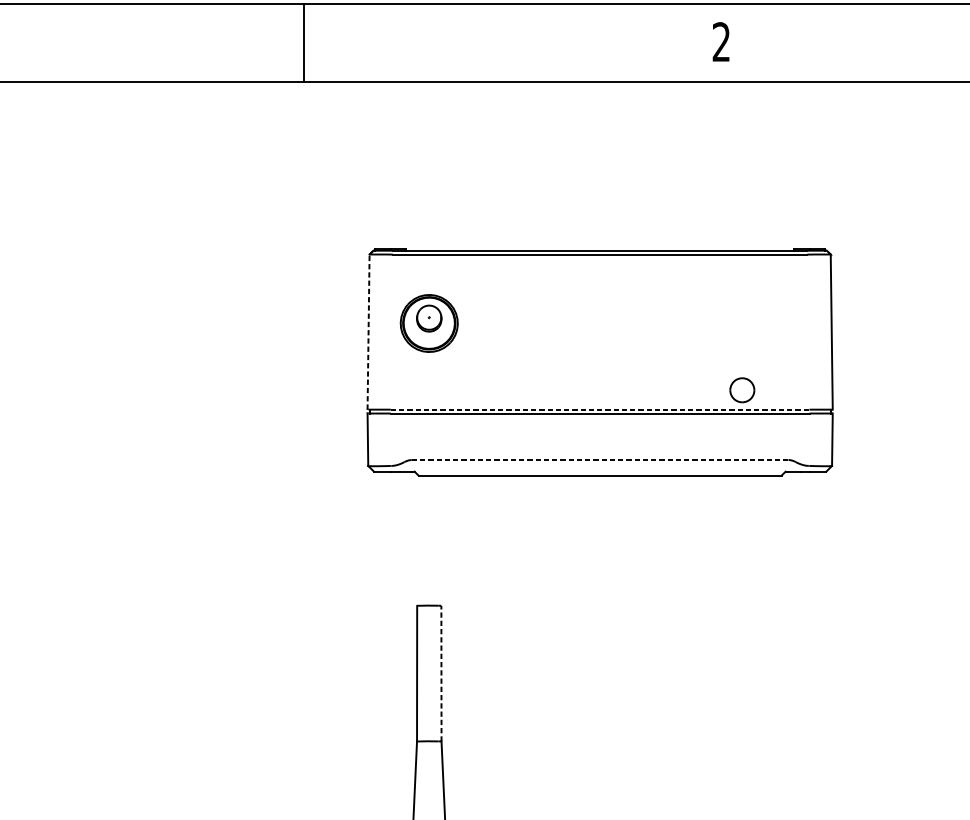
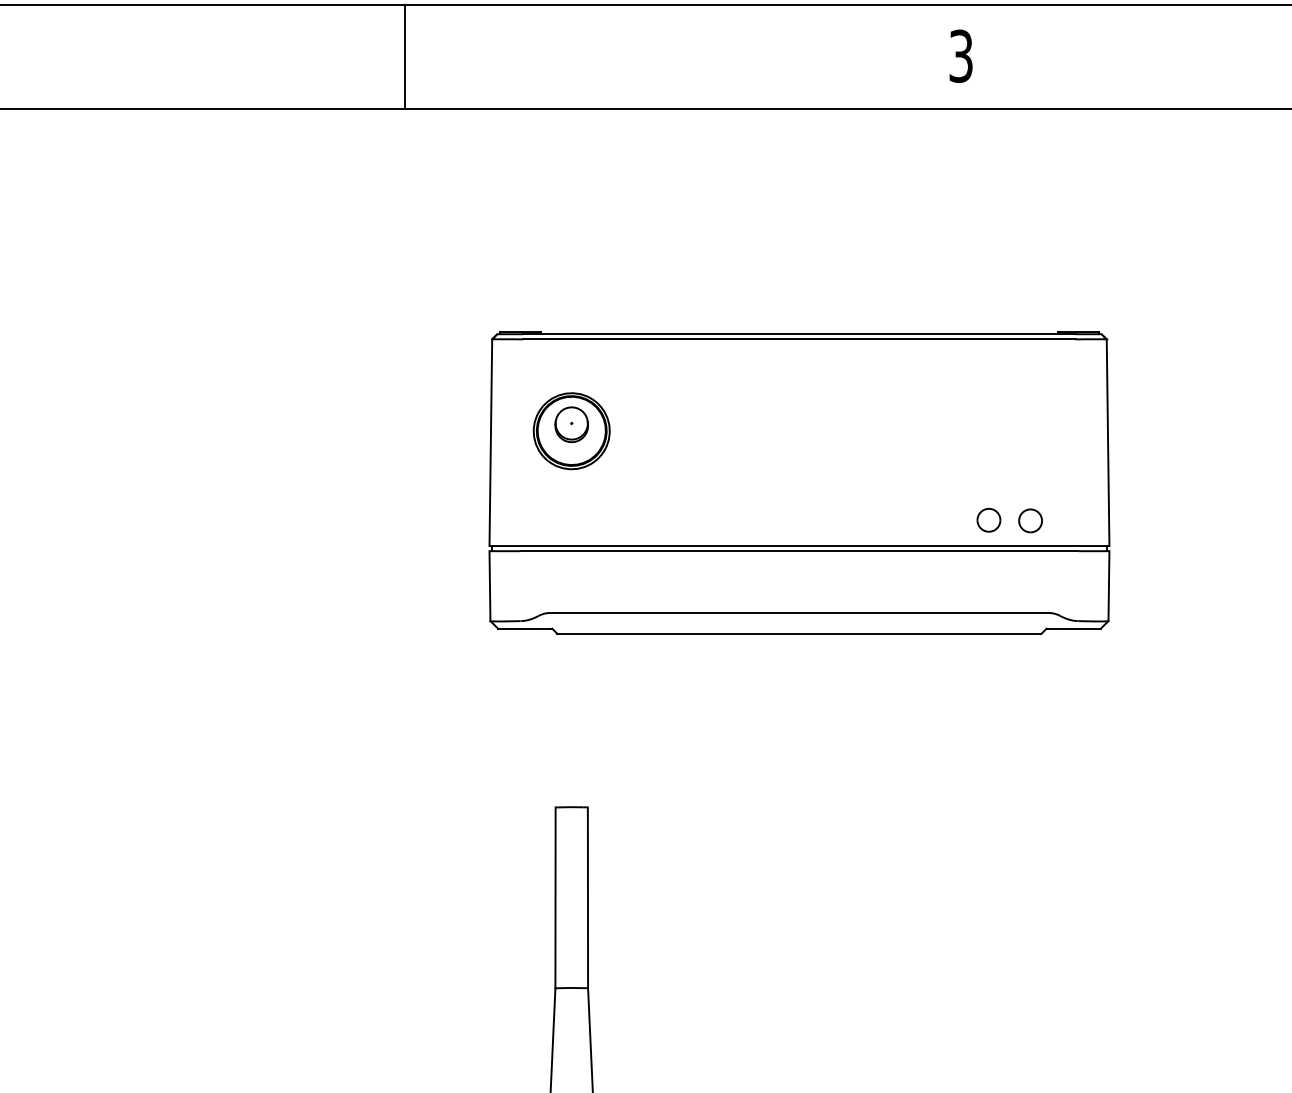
text: (721, 42) -> (960, 56), 2 -> 3
line: (368, 331) -> (490, 442), dashed -> solid
part: (742, 390) -> (988, 520), size x0.71
part: (773, 390) -> (1030, 520), added
line: (600, 410) -> (799, 546), dashed -> solid
line: (600, 460) -> (799, 613), dashed -> solid
line: (441, 673) -> (587, 897), dashed -> solid

